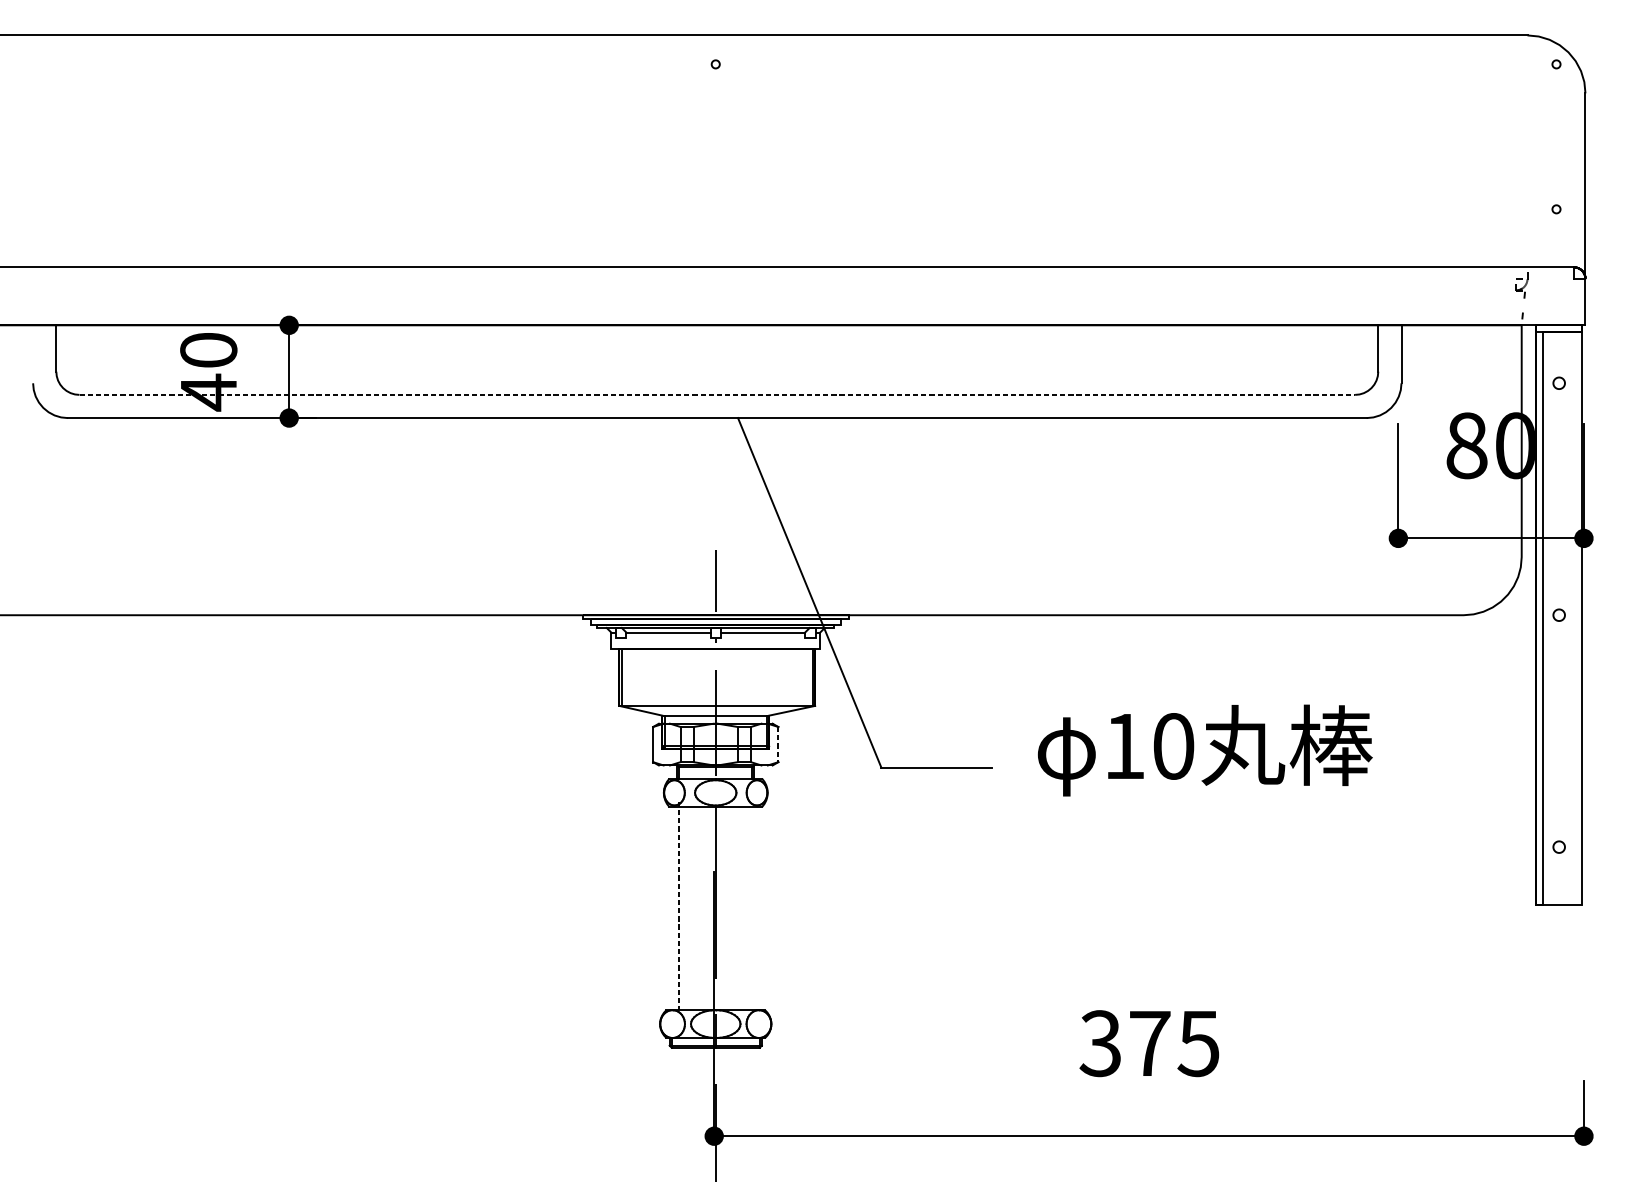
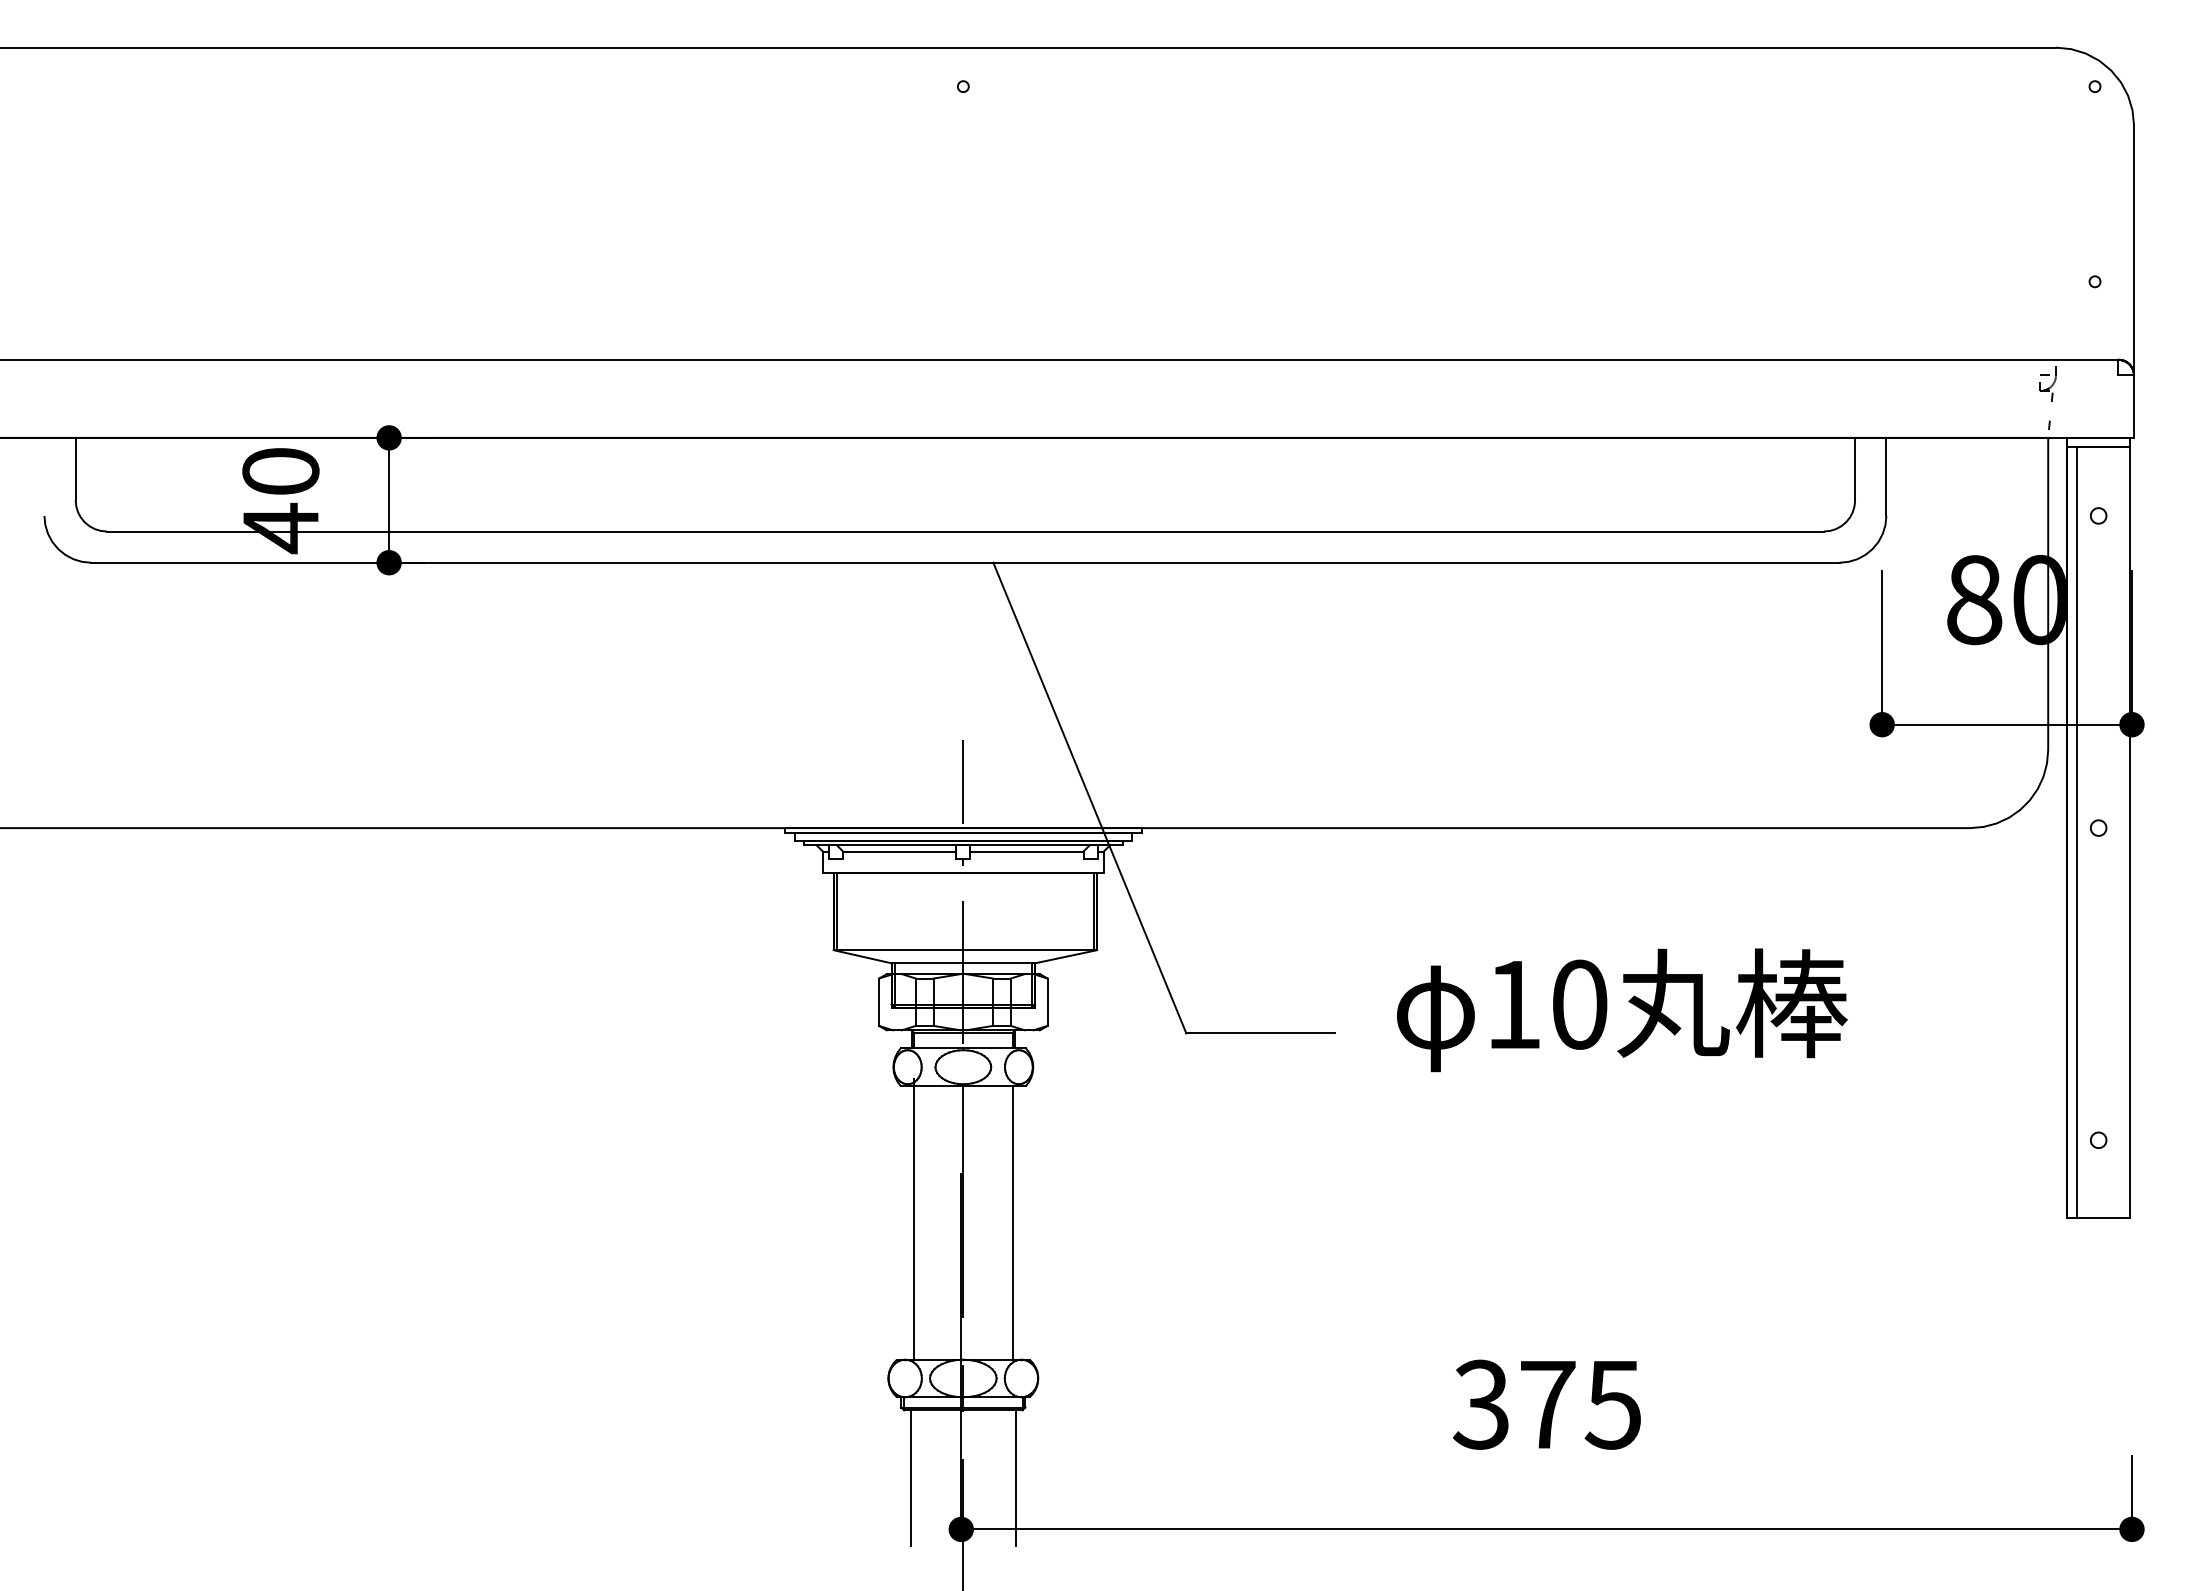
line: (717, 394) -> (965, 531), dashed -> solid
line: (778, 744) -> (1047, 1002), dashed -> solid
line: (678, 906) -> (913, 1220), dashed -> solid
line: (752, 908) -> (1012, 1222), added
line: (676, 1097) -> (910, 1477), added
line: (754, 1097) -> (1015, 1477), added

